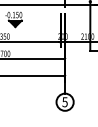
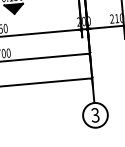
text: (64, 101) -> (94, 114), 5 -> 3

